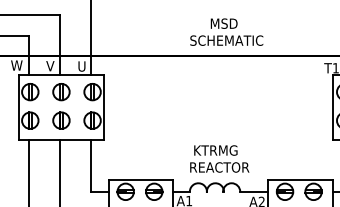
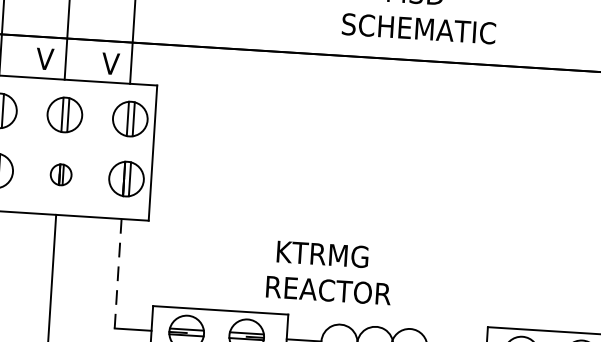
text: (81, 66) -> (110, 63), U -> V
part: (61, 120) -> (61, 174), size x0.6
text: (219, 158) -> (329, 271), moved
line: (91, 166) -> (118, 275), solid -> dashed

